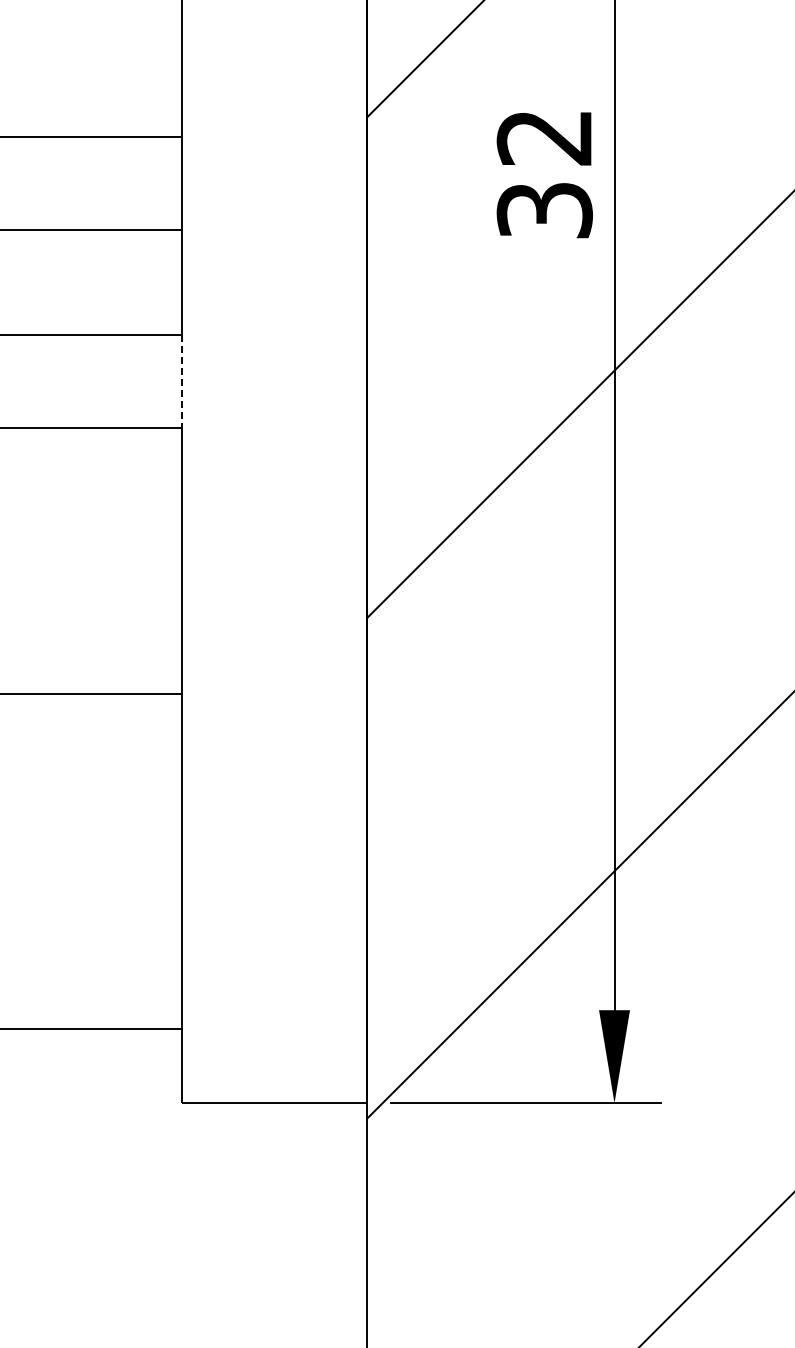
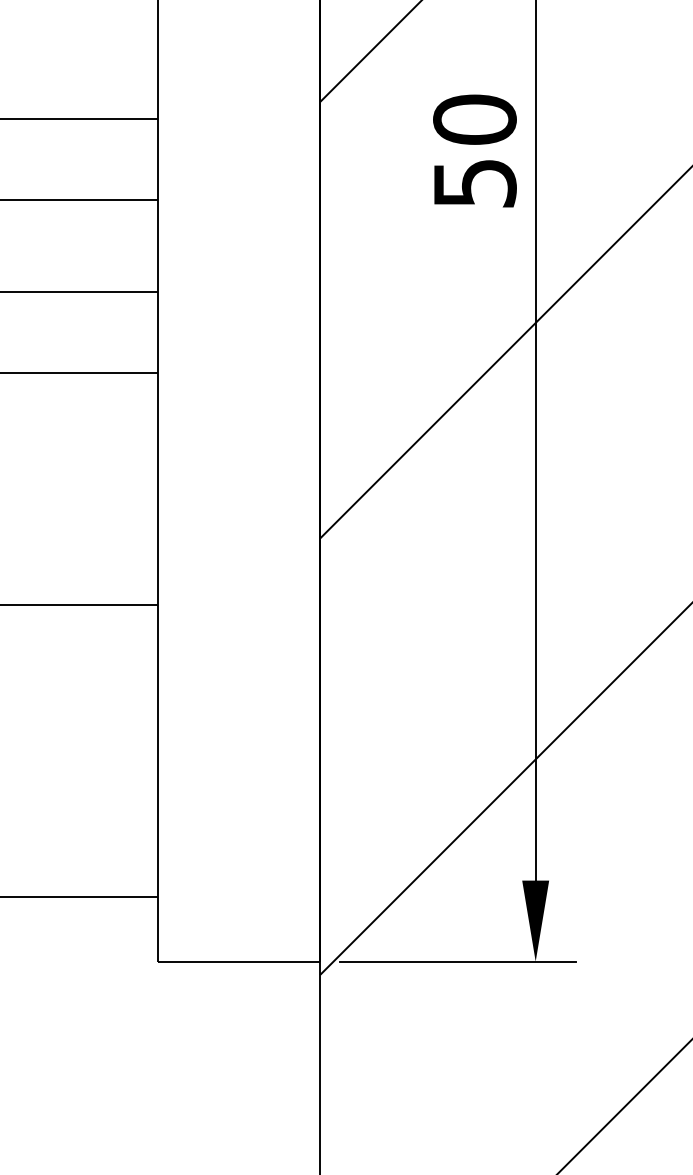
text: (544, 173) -> (474, 151), 32 -> 50
line: (181, 382) -> (158, 333), dashed -> solid

